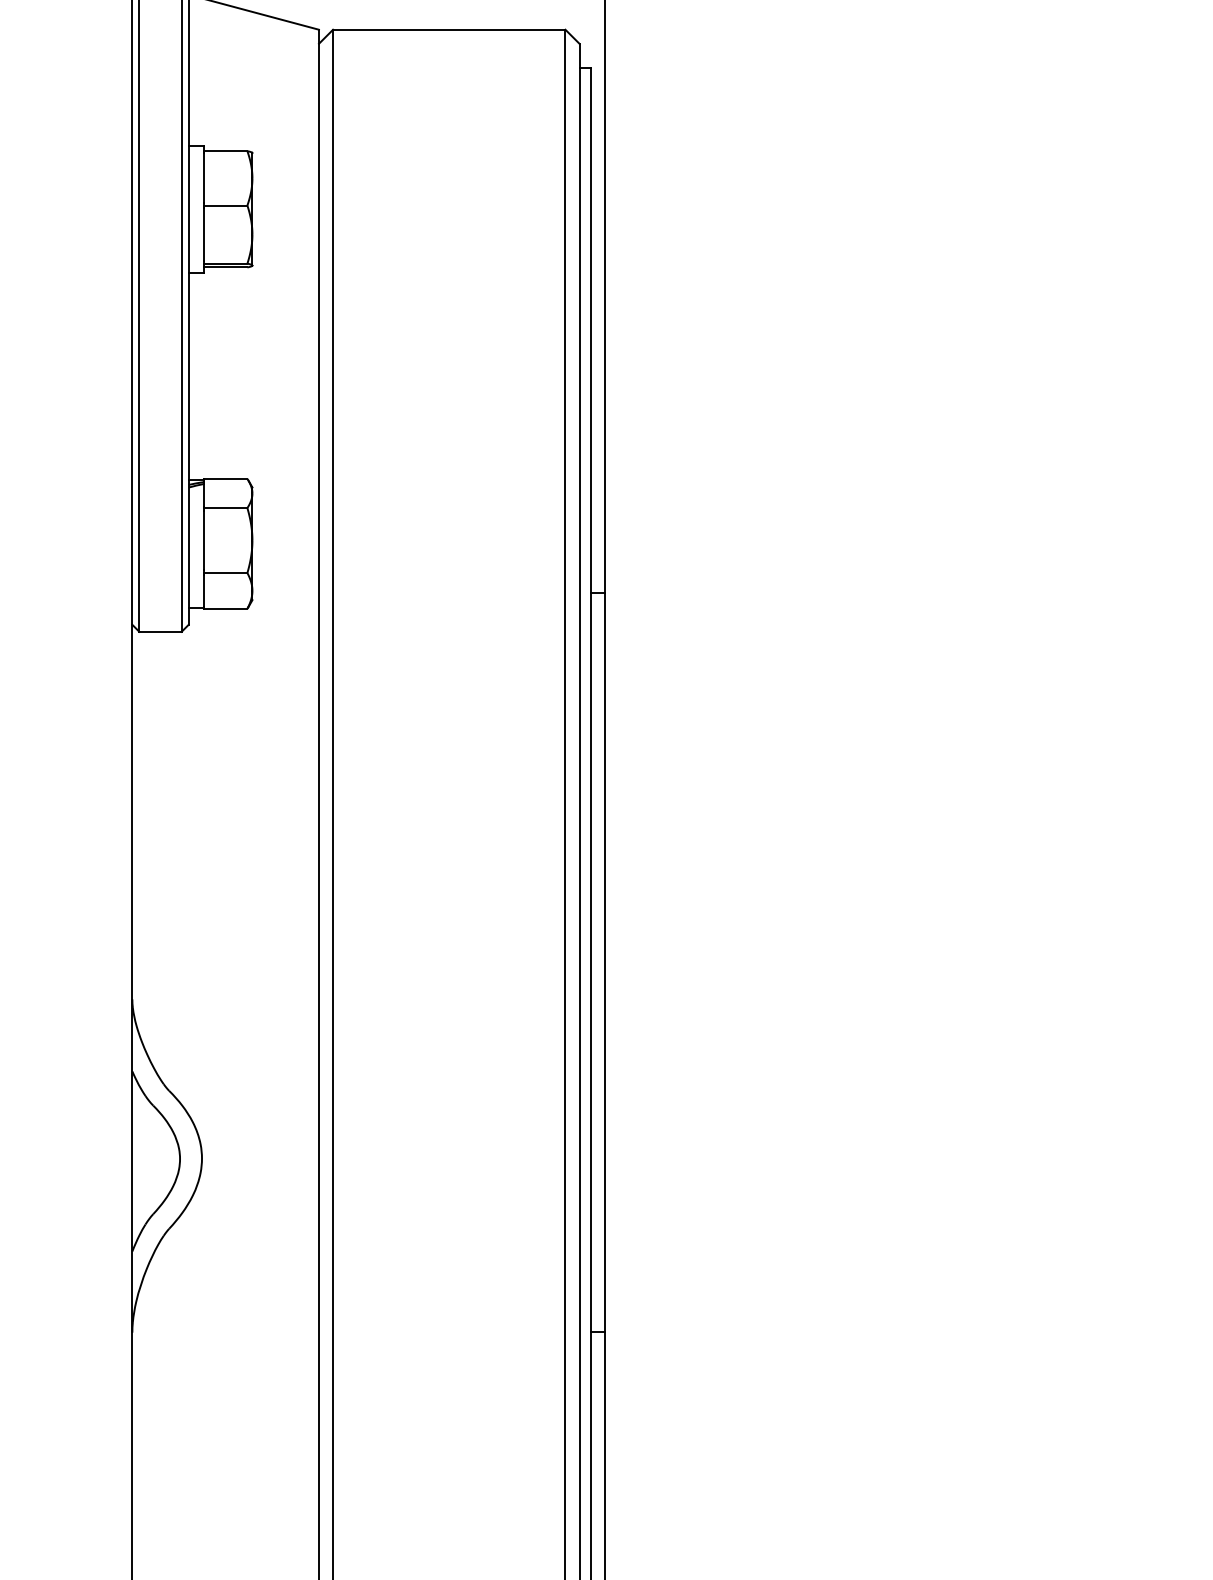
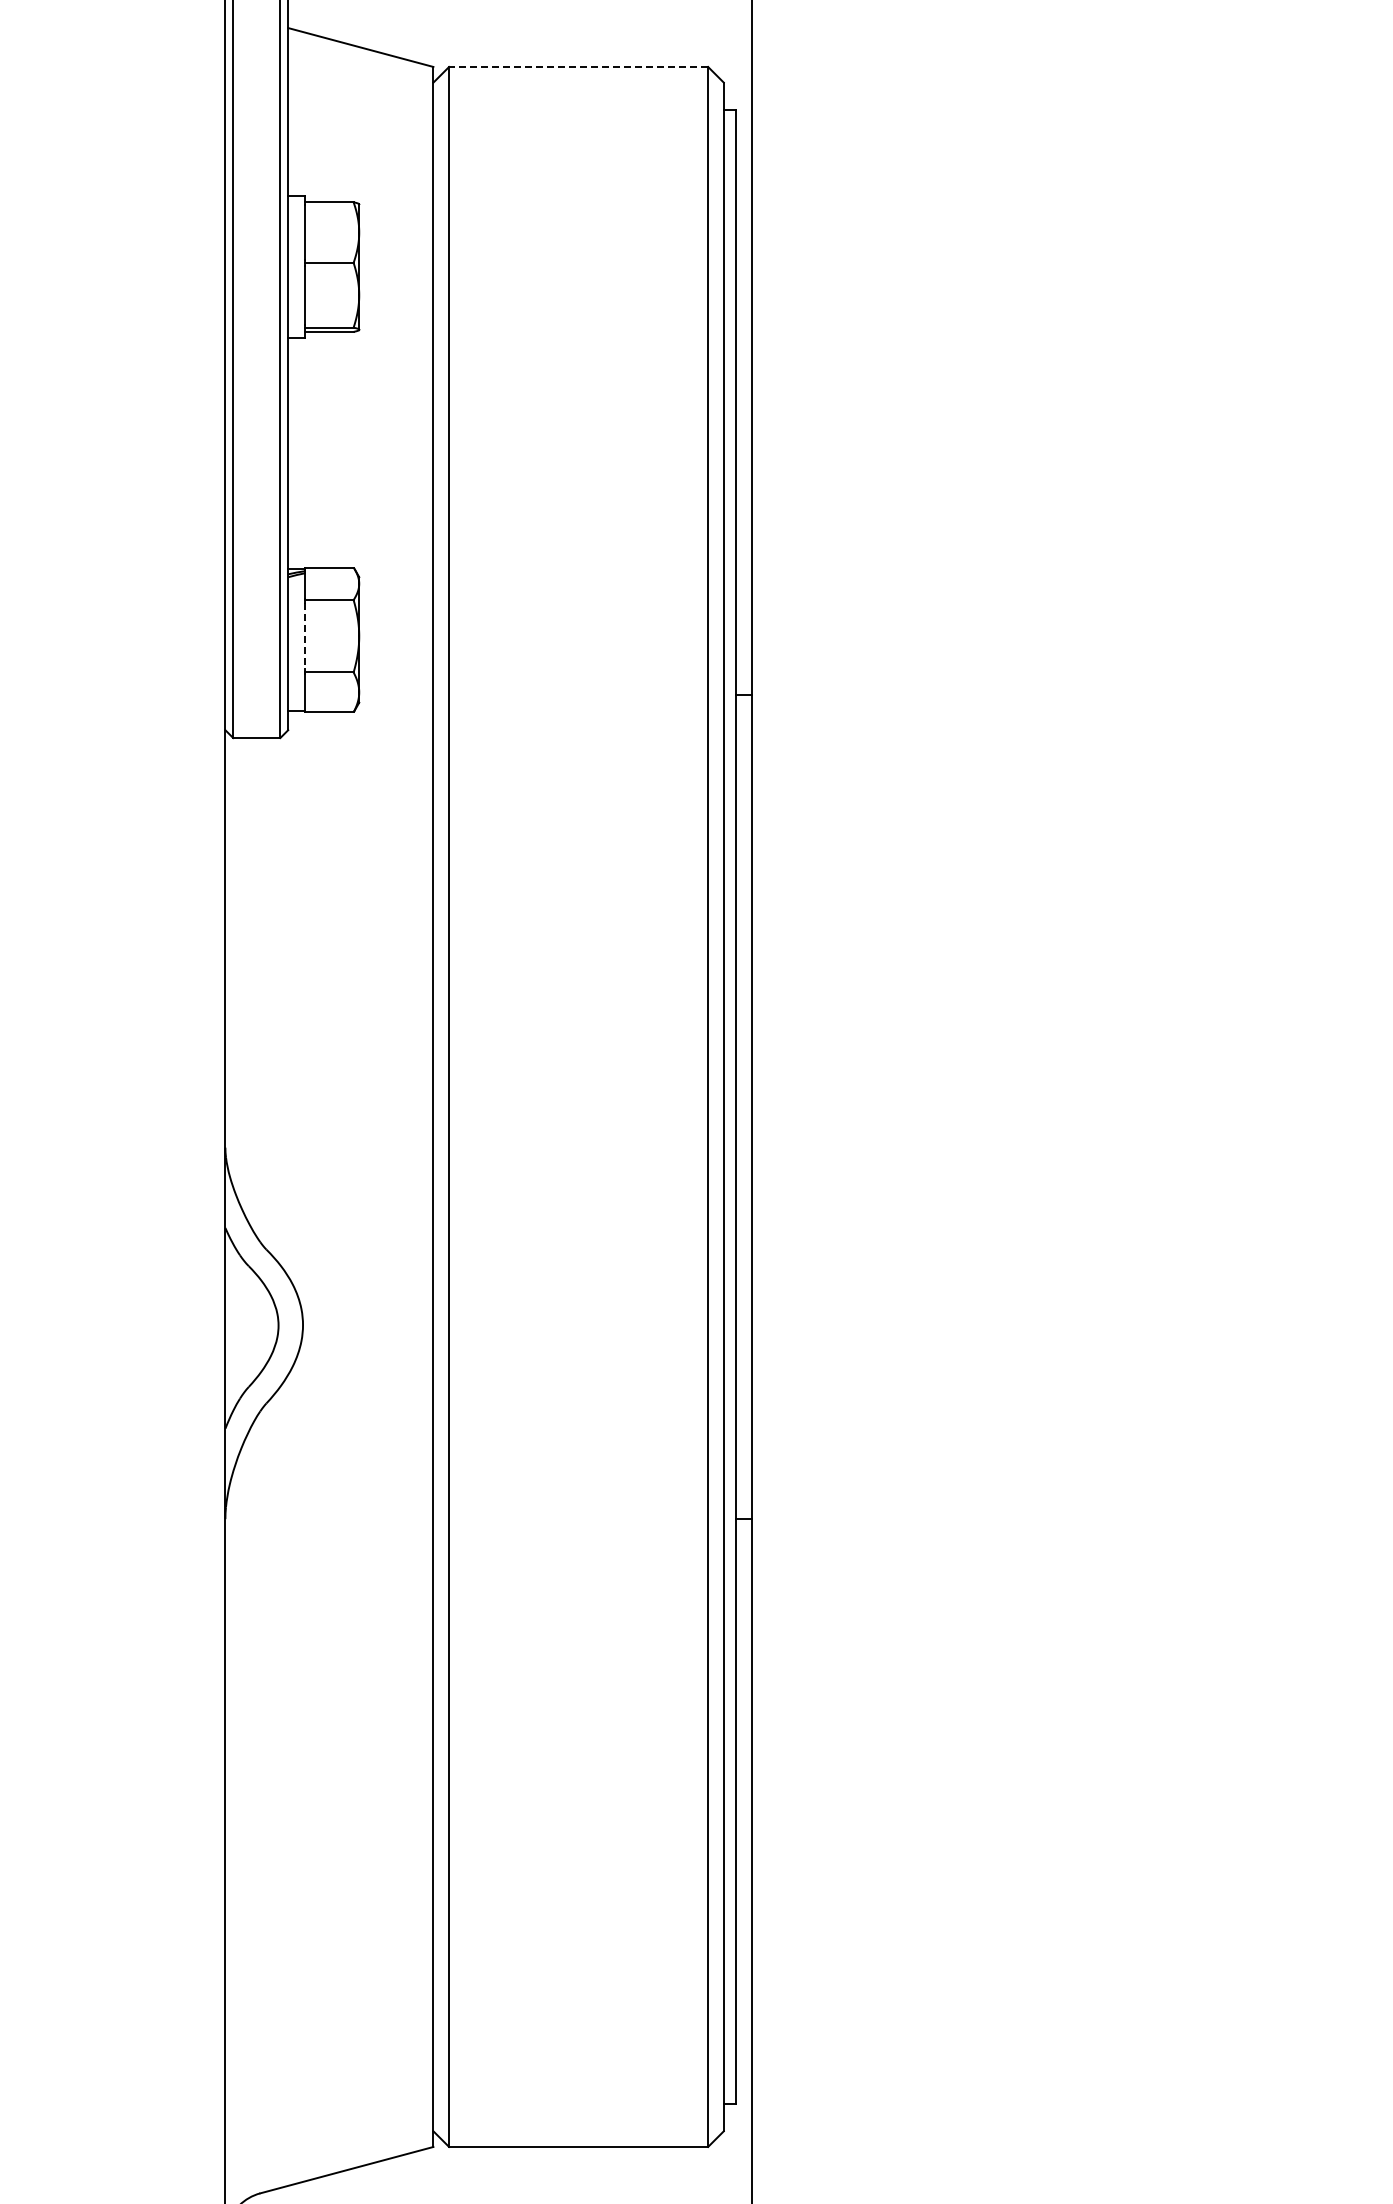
line: (449, 29) -> (578, 66), solid -> dashed
line: (204, 540) -> (305, 636), solid -> dashed

